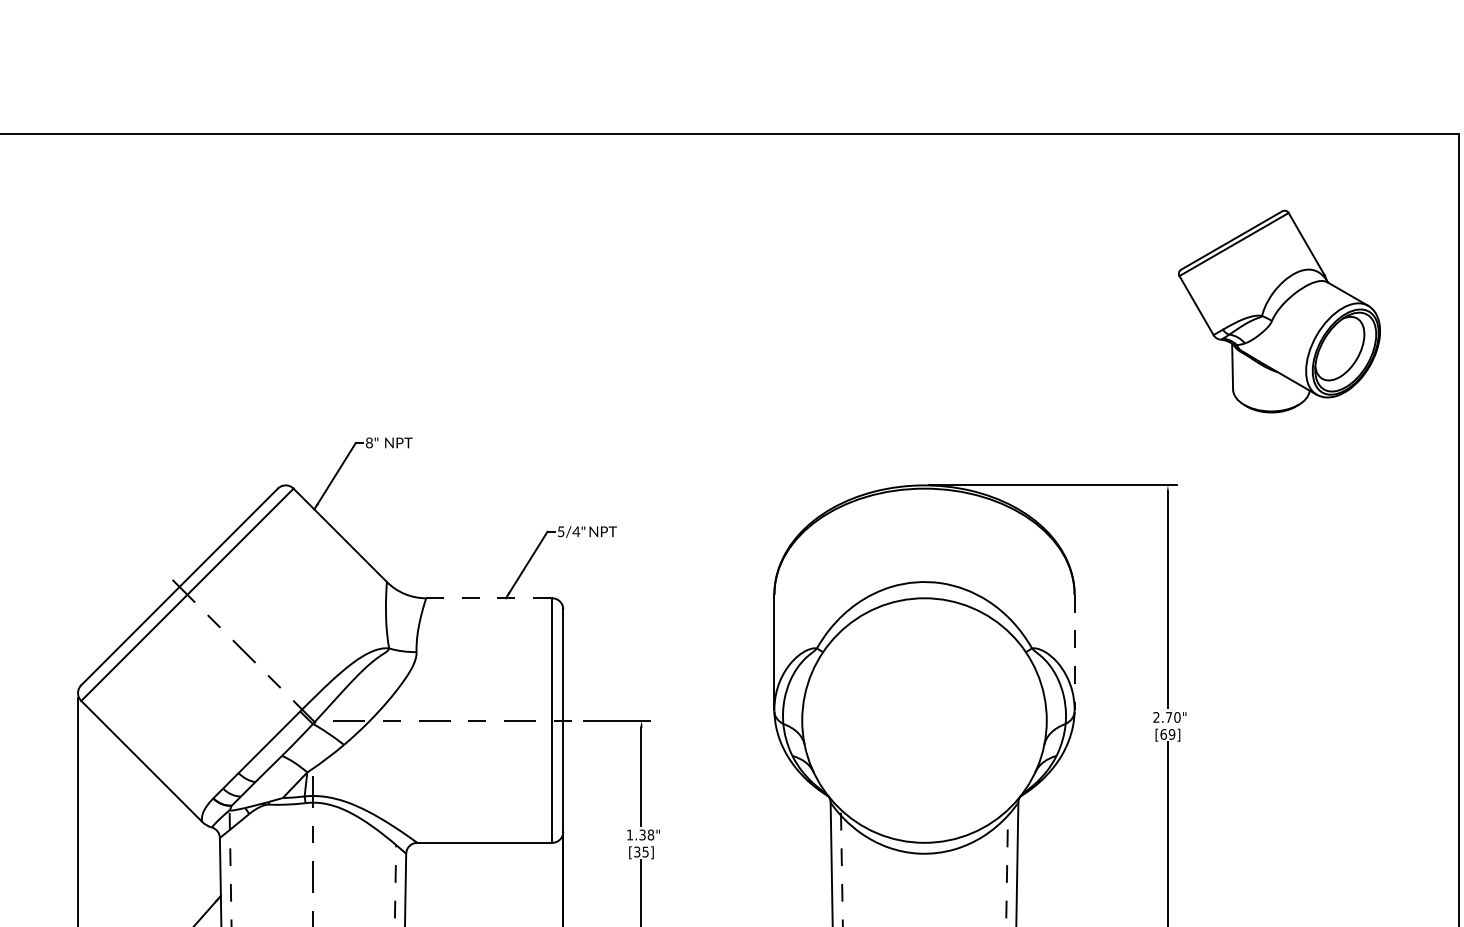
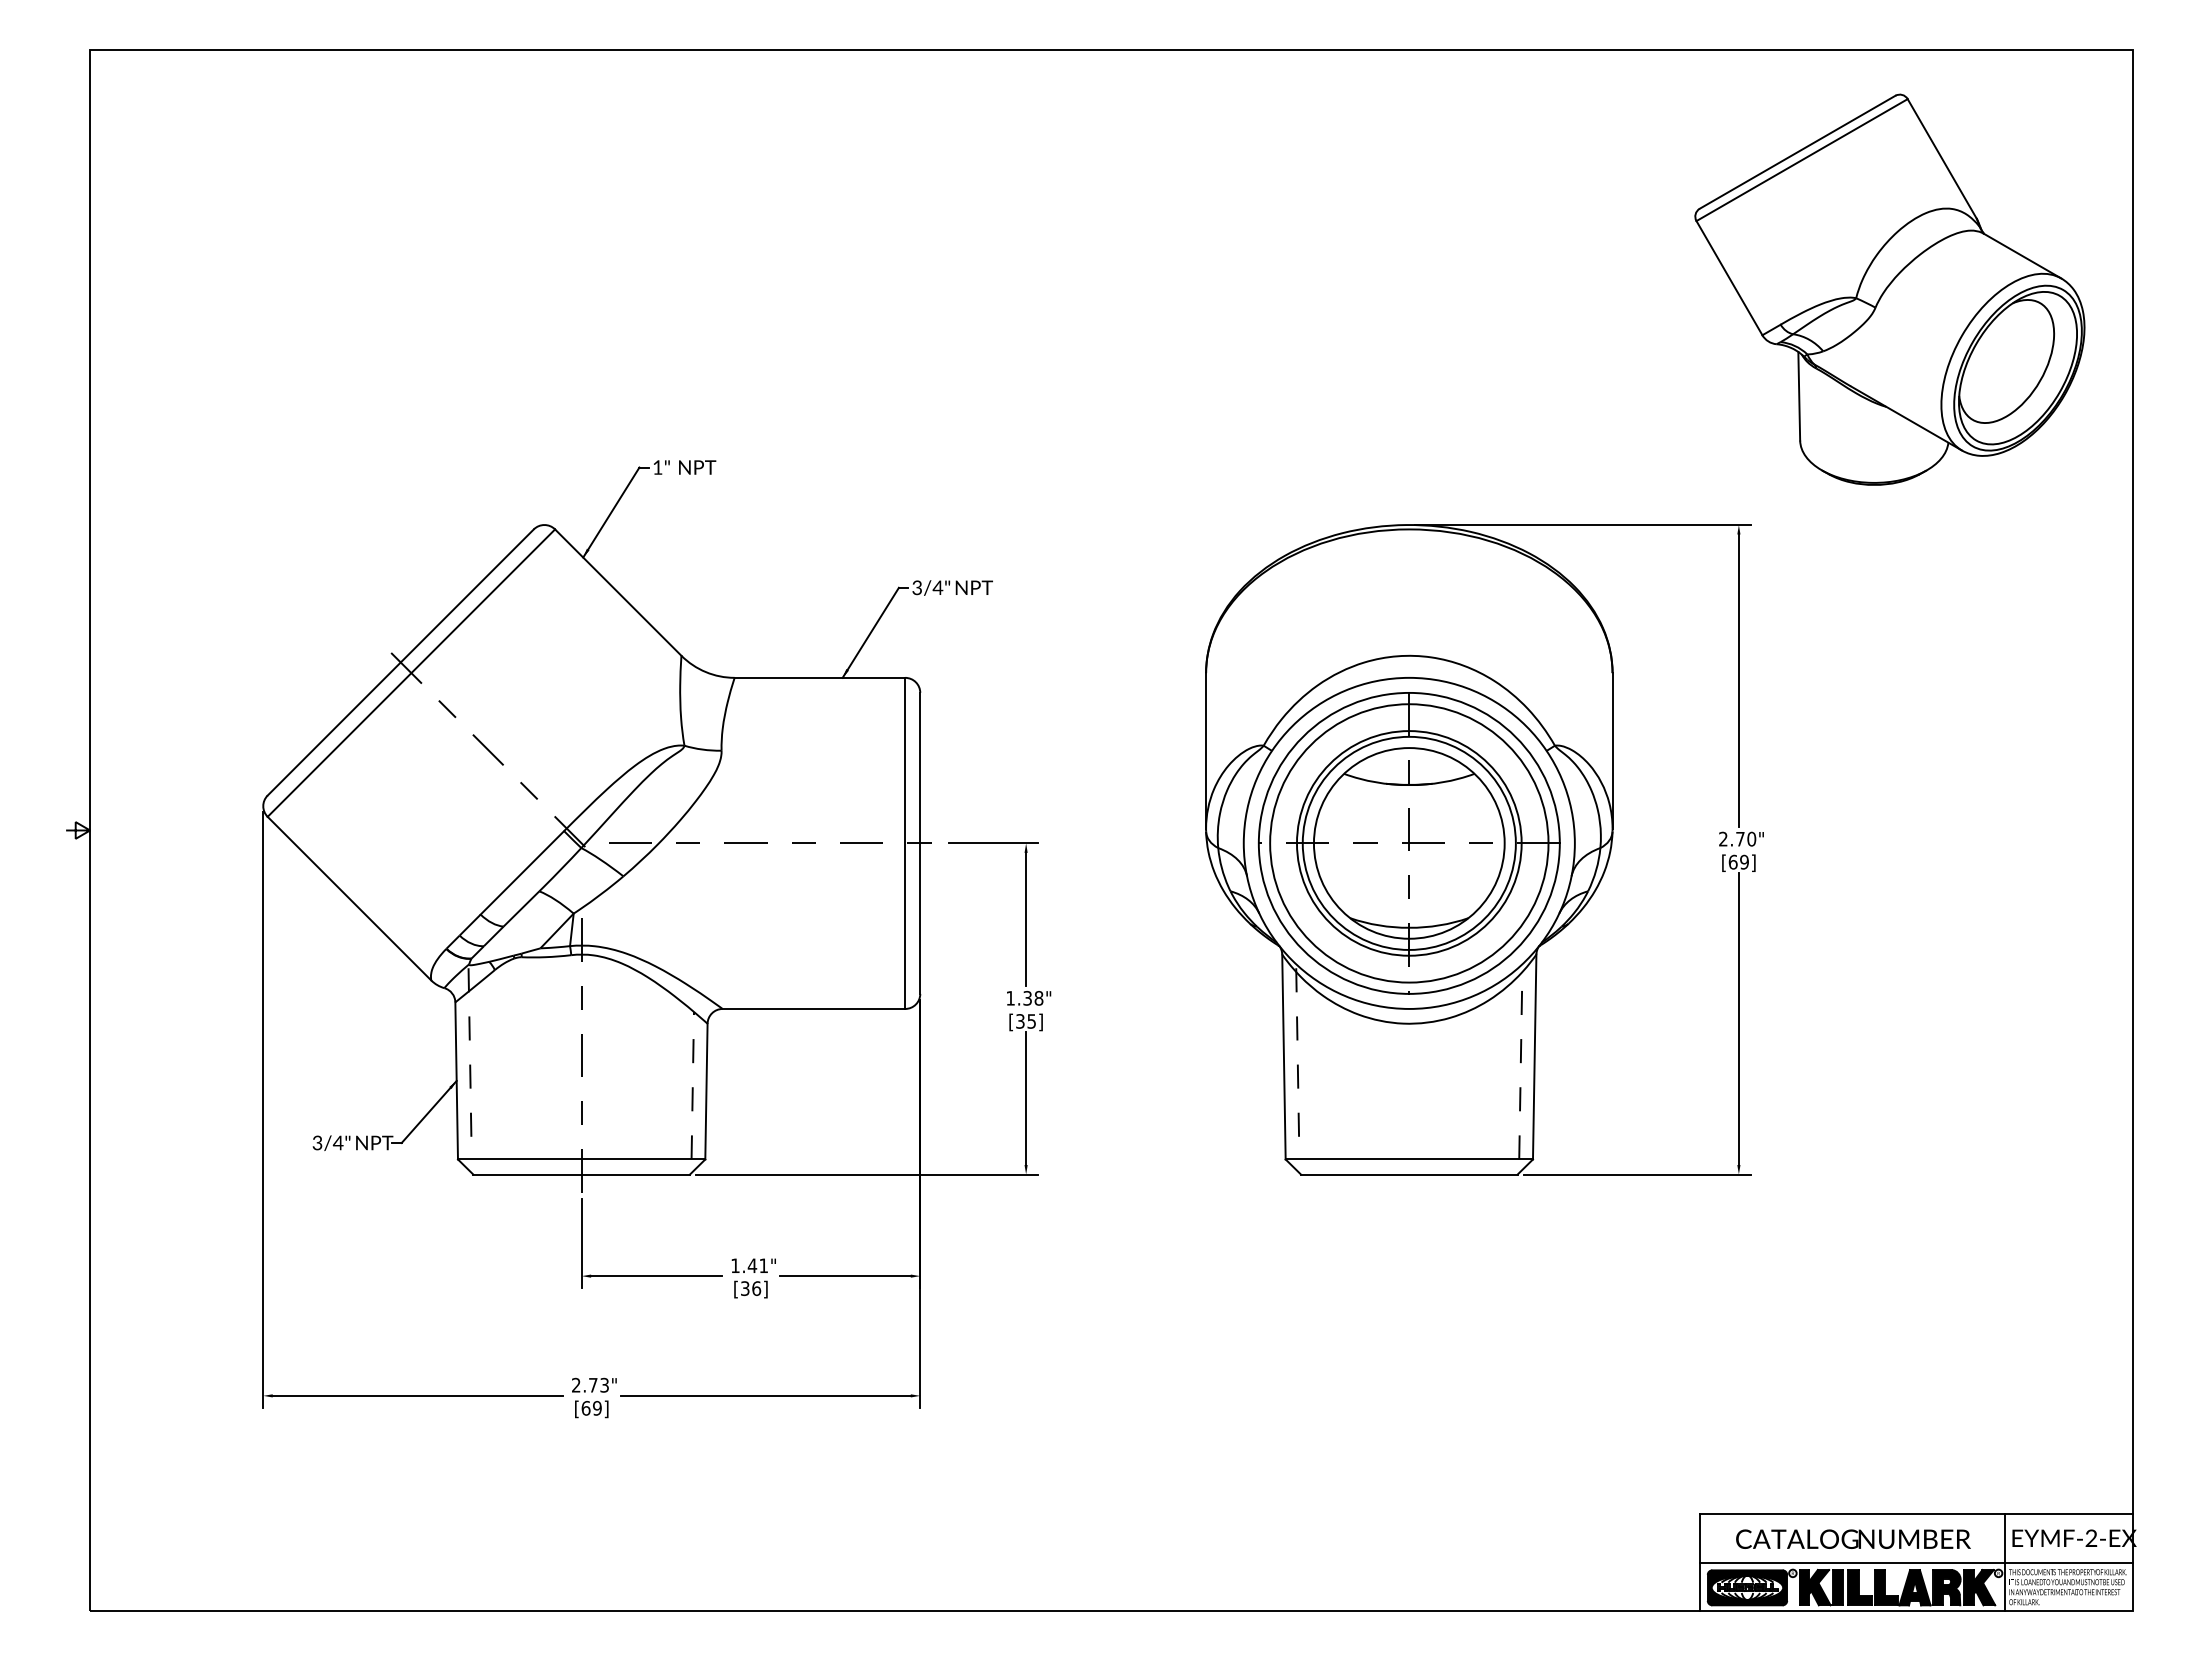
part: (1279, 311) -> (1889, 289), size x1.43
text: (369, 442) -> (657, 467), 8" -> 1"
text: (560, 531) -> (916, 587), 5/4" -> 3/4"
line: (489, 598) -> (820, 677), dashed -> solid
line: (1074, 651) -> (1612, 750), dashed -> solid
part: (923, 720) -> (1408, 843), added

